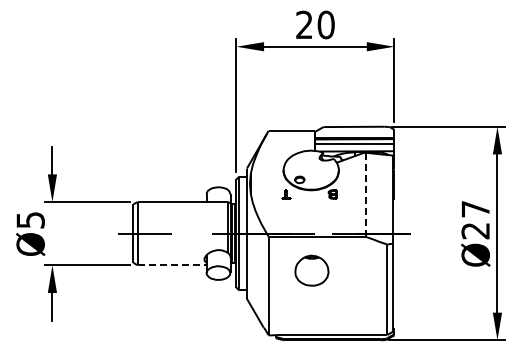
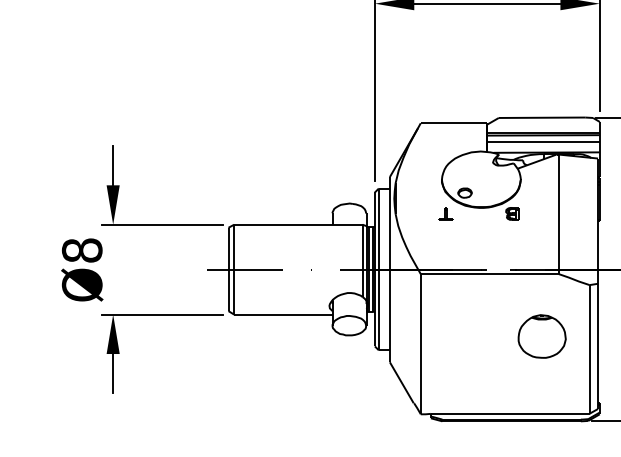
line: (365, 194) -> (558, 213), dashed -> solid
text: (30, 219) -> (81, 249), Ø5 -> Ø8
line: (172, 265) -> (283, 314), dashed -> solid
part: (311, 270) -> (541, 336), moved

